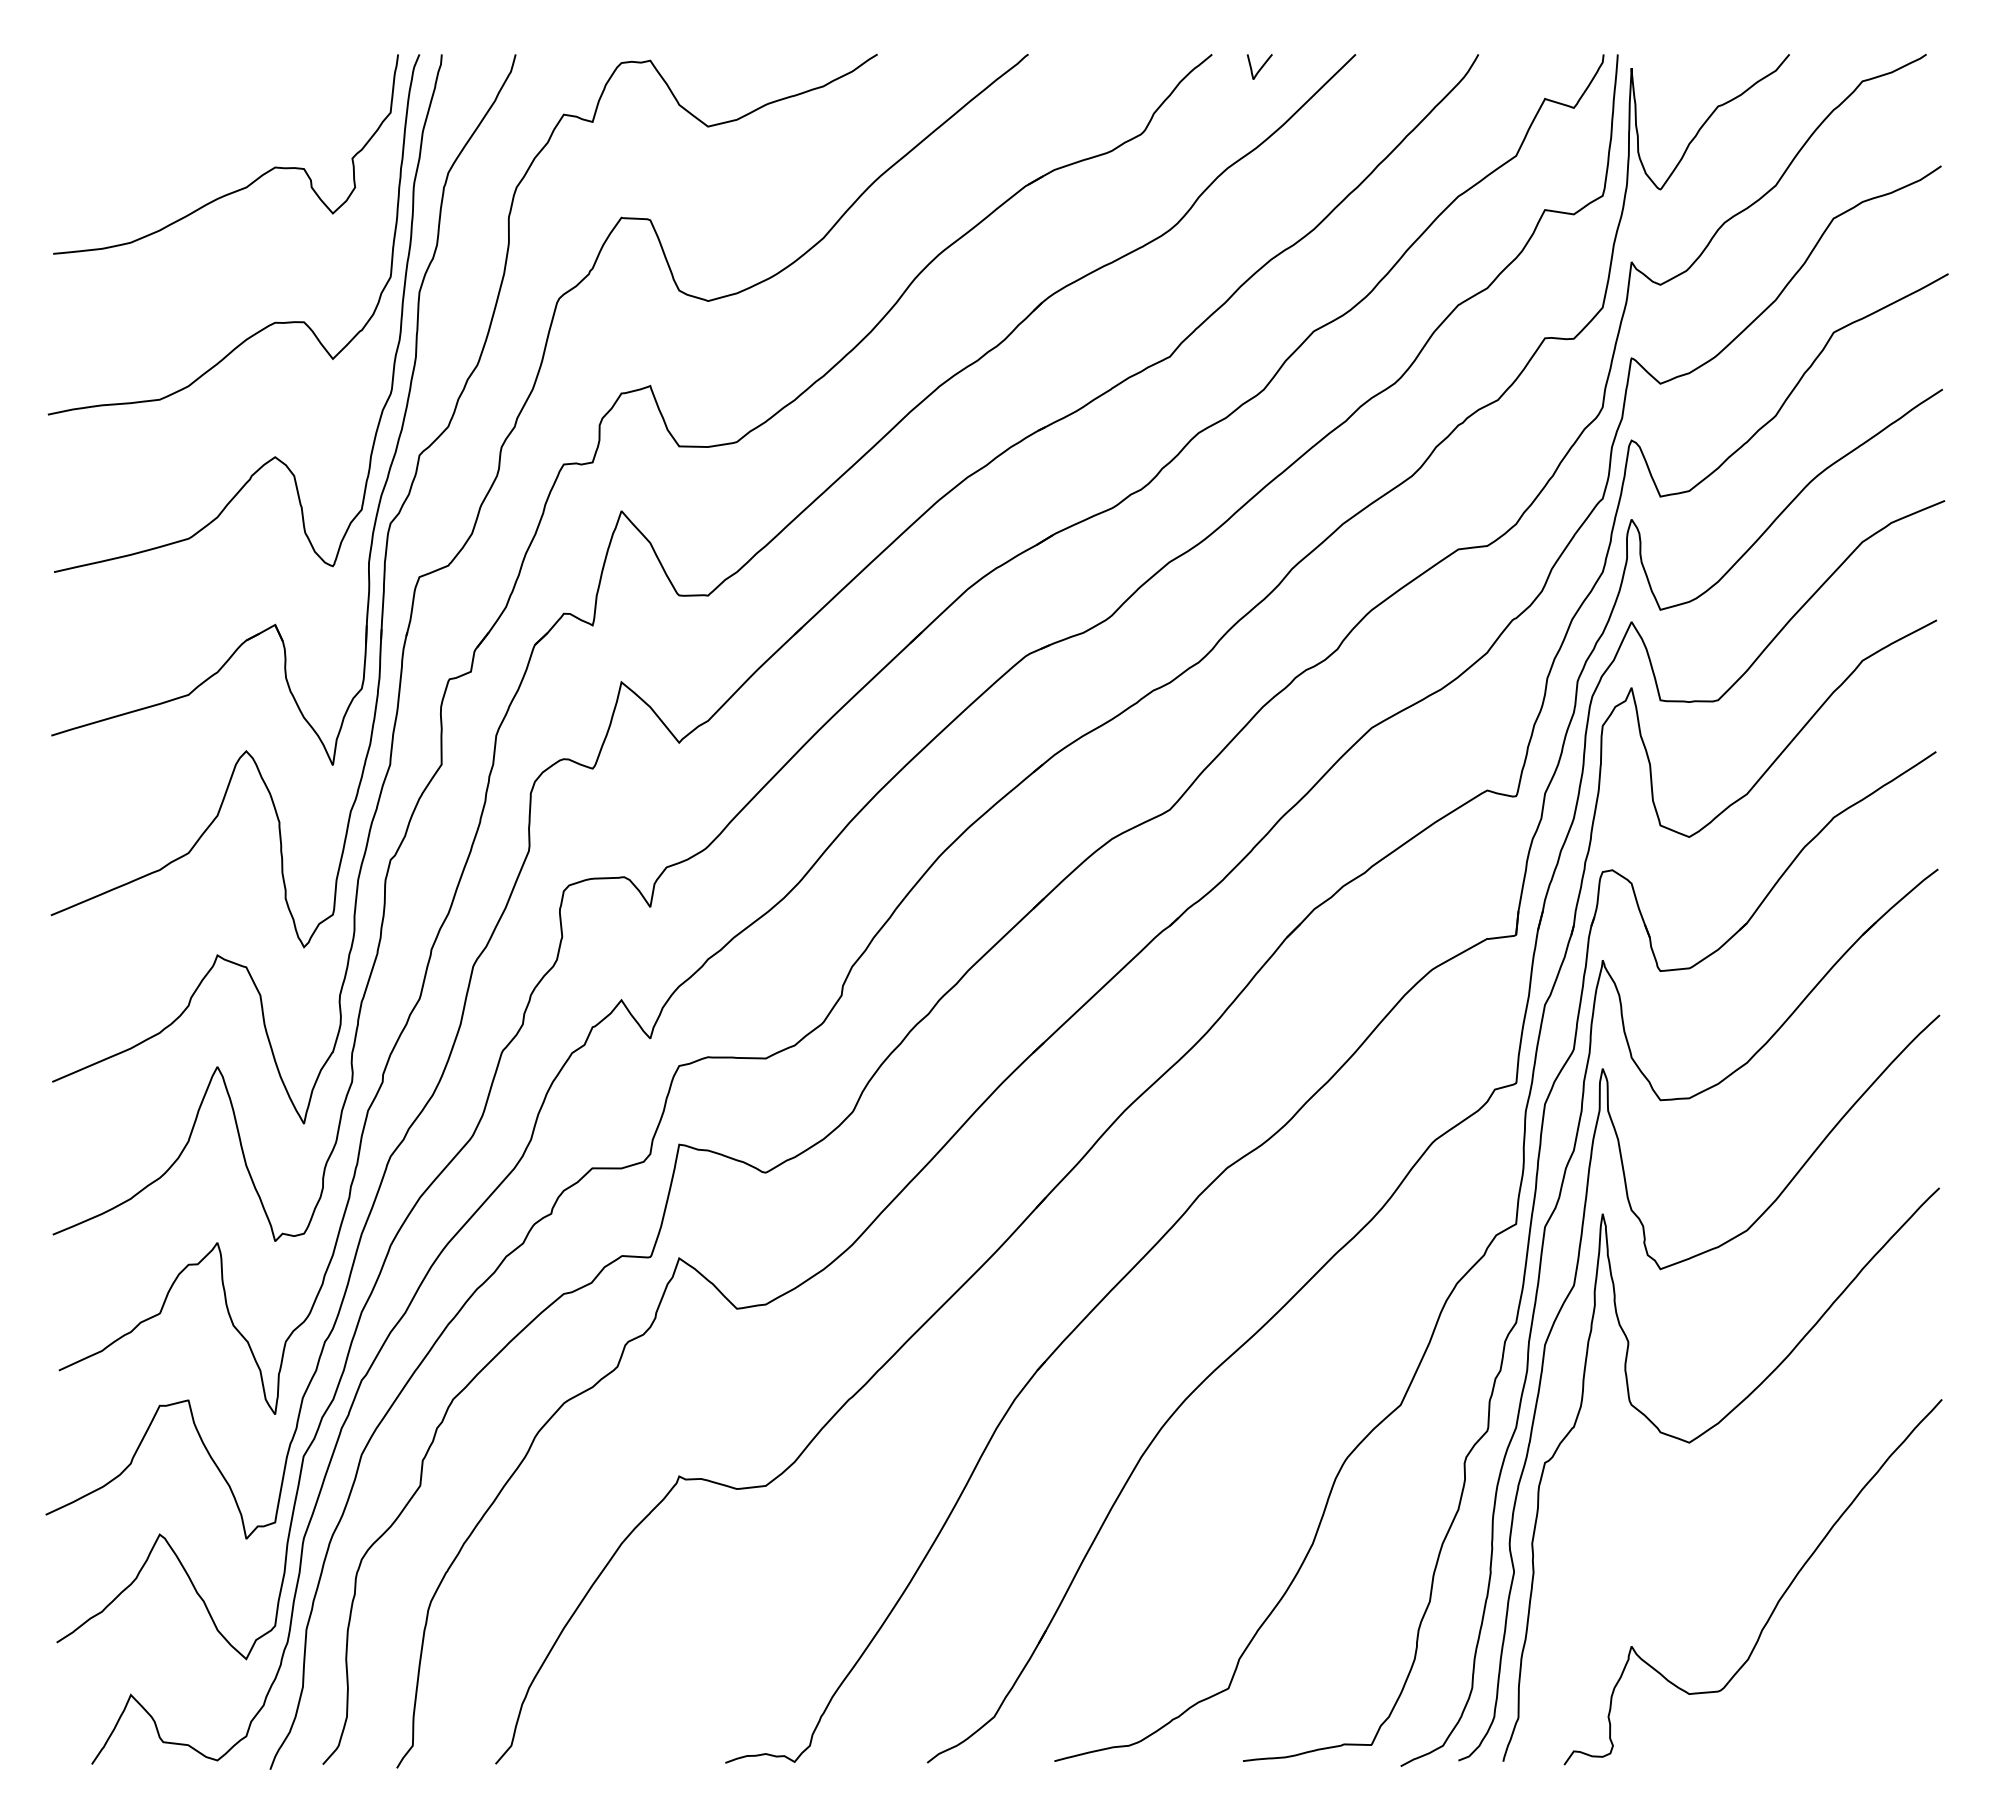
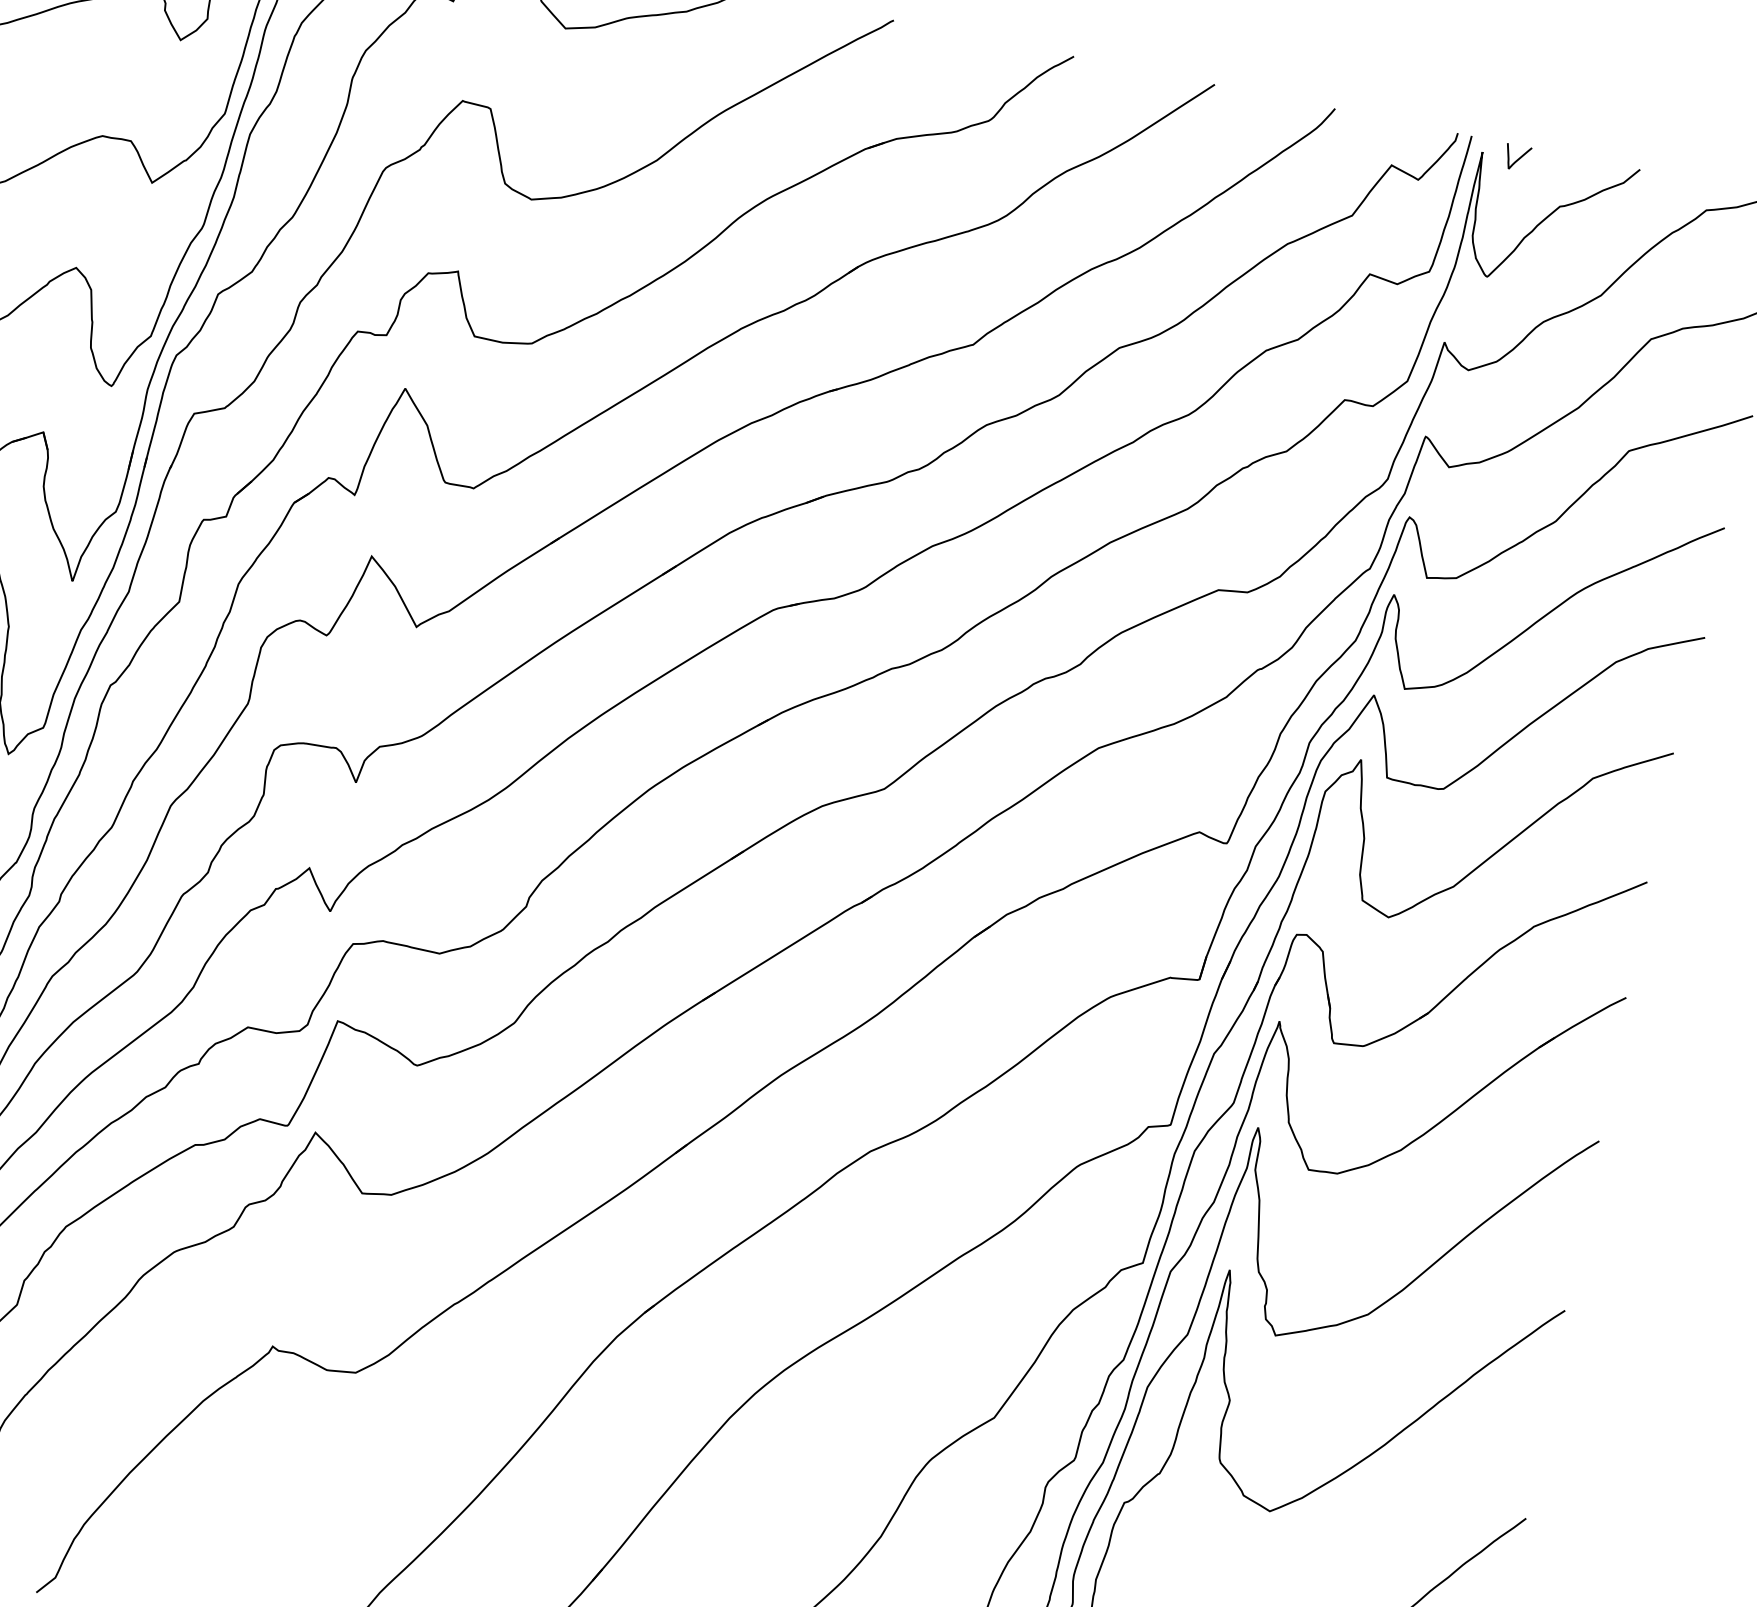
curve: (1260, 67) -> (1517, 158), moved

